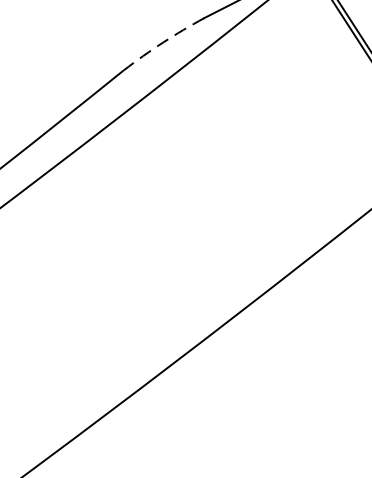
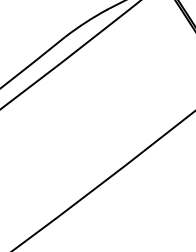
arc: (162, 42) -> (85, 22), dashed -> solid

